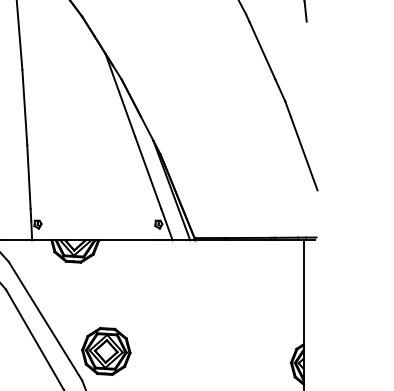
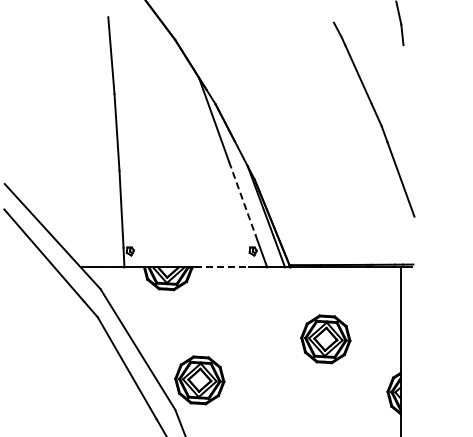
line: (148, 173) -> (242, 199), solid -> dashed
line: (128, 240) -> (222, 267), solid -> dashed
part: (229, 311) -> (325, 339), added

